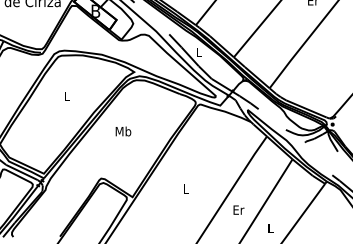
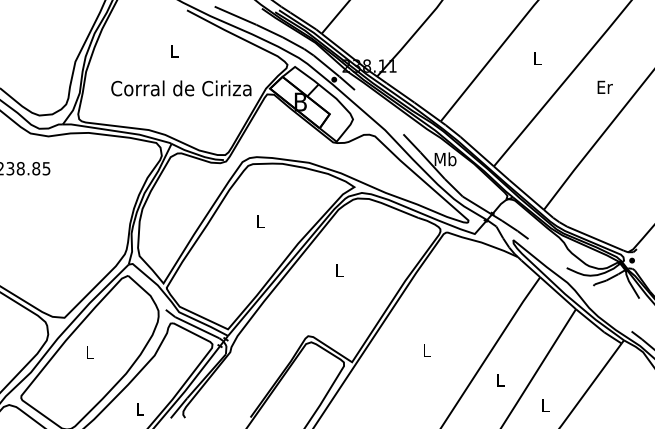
text: (199, 52) -> (445, 159), L -> Mb
text: (123, 131) -> (339, 270), Mb -> L
text: (238, 209) -> (500, 379), Er -> L

